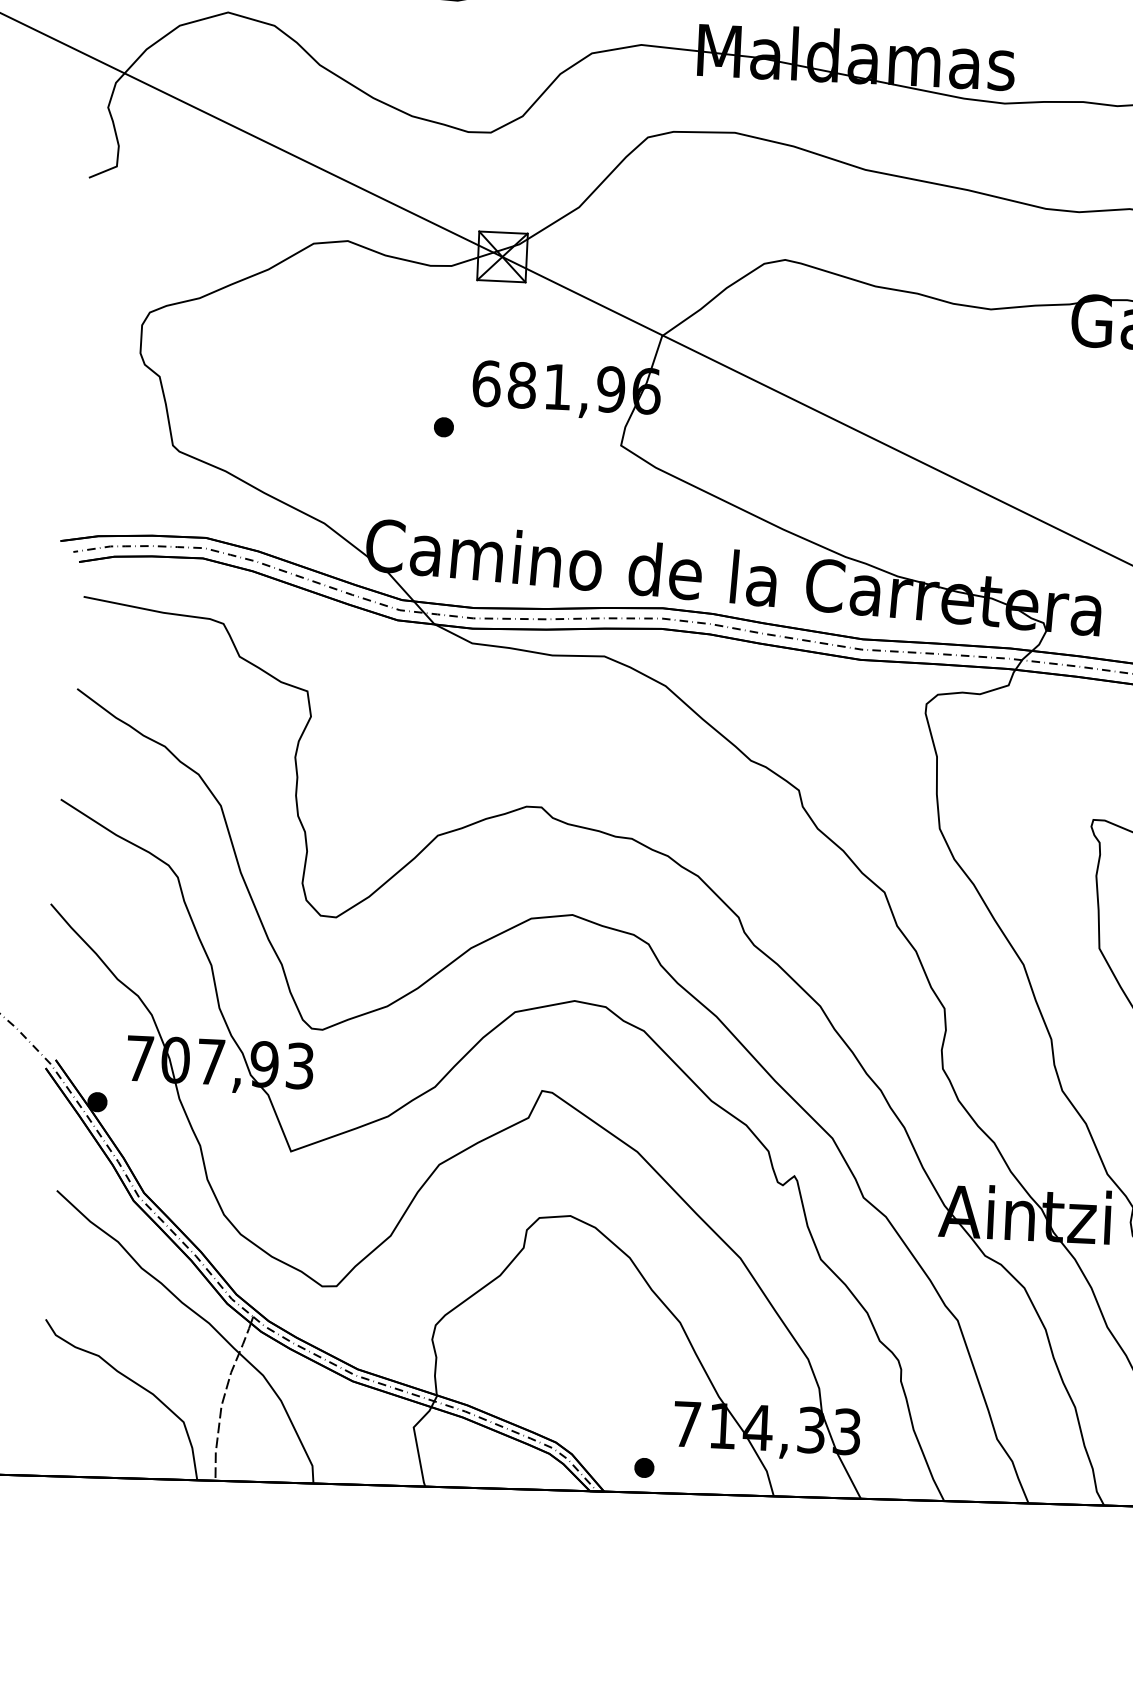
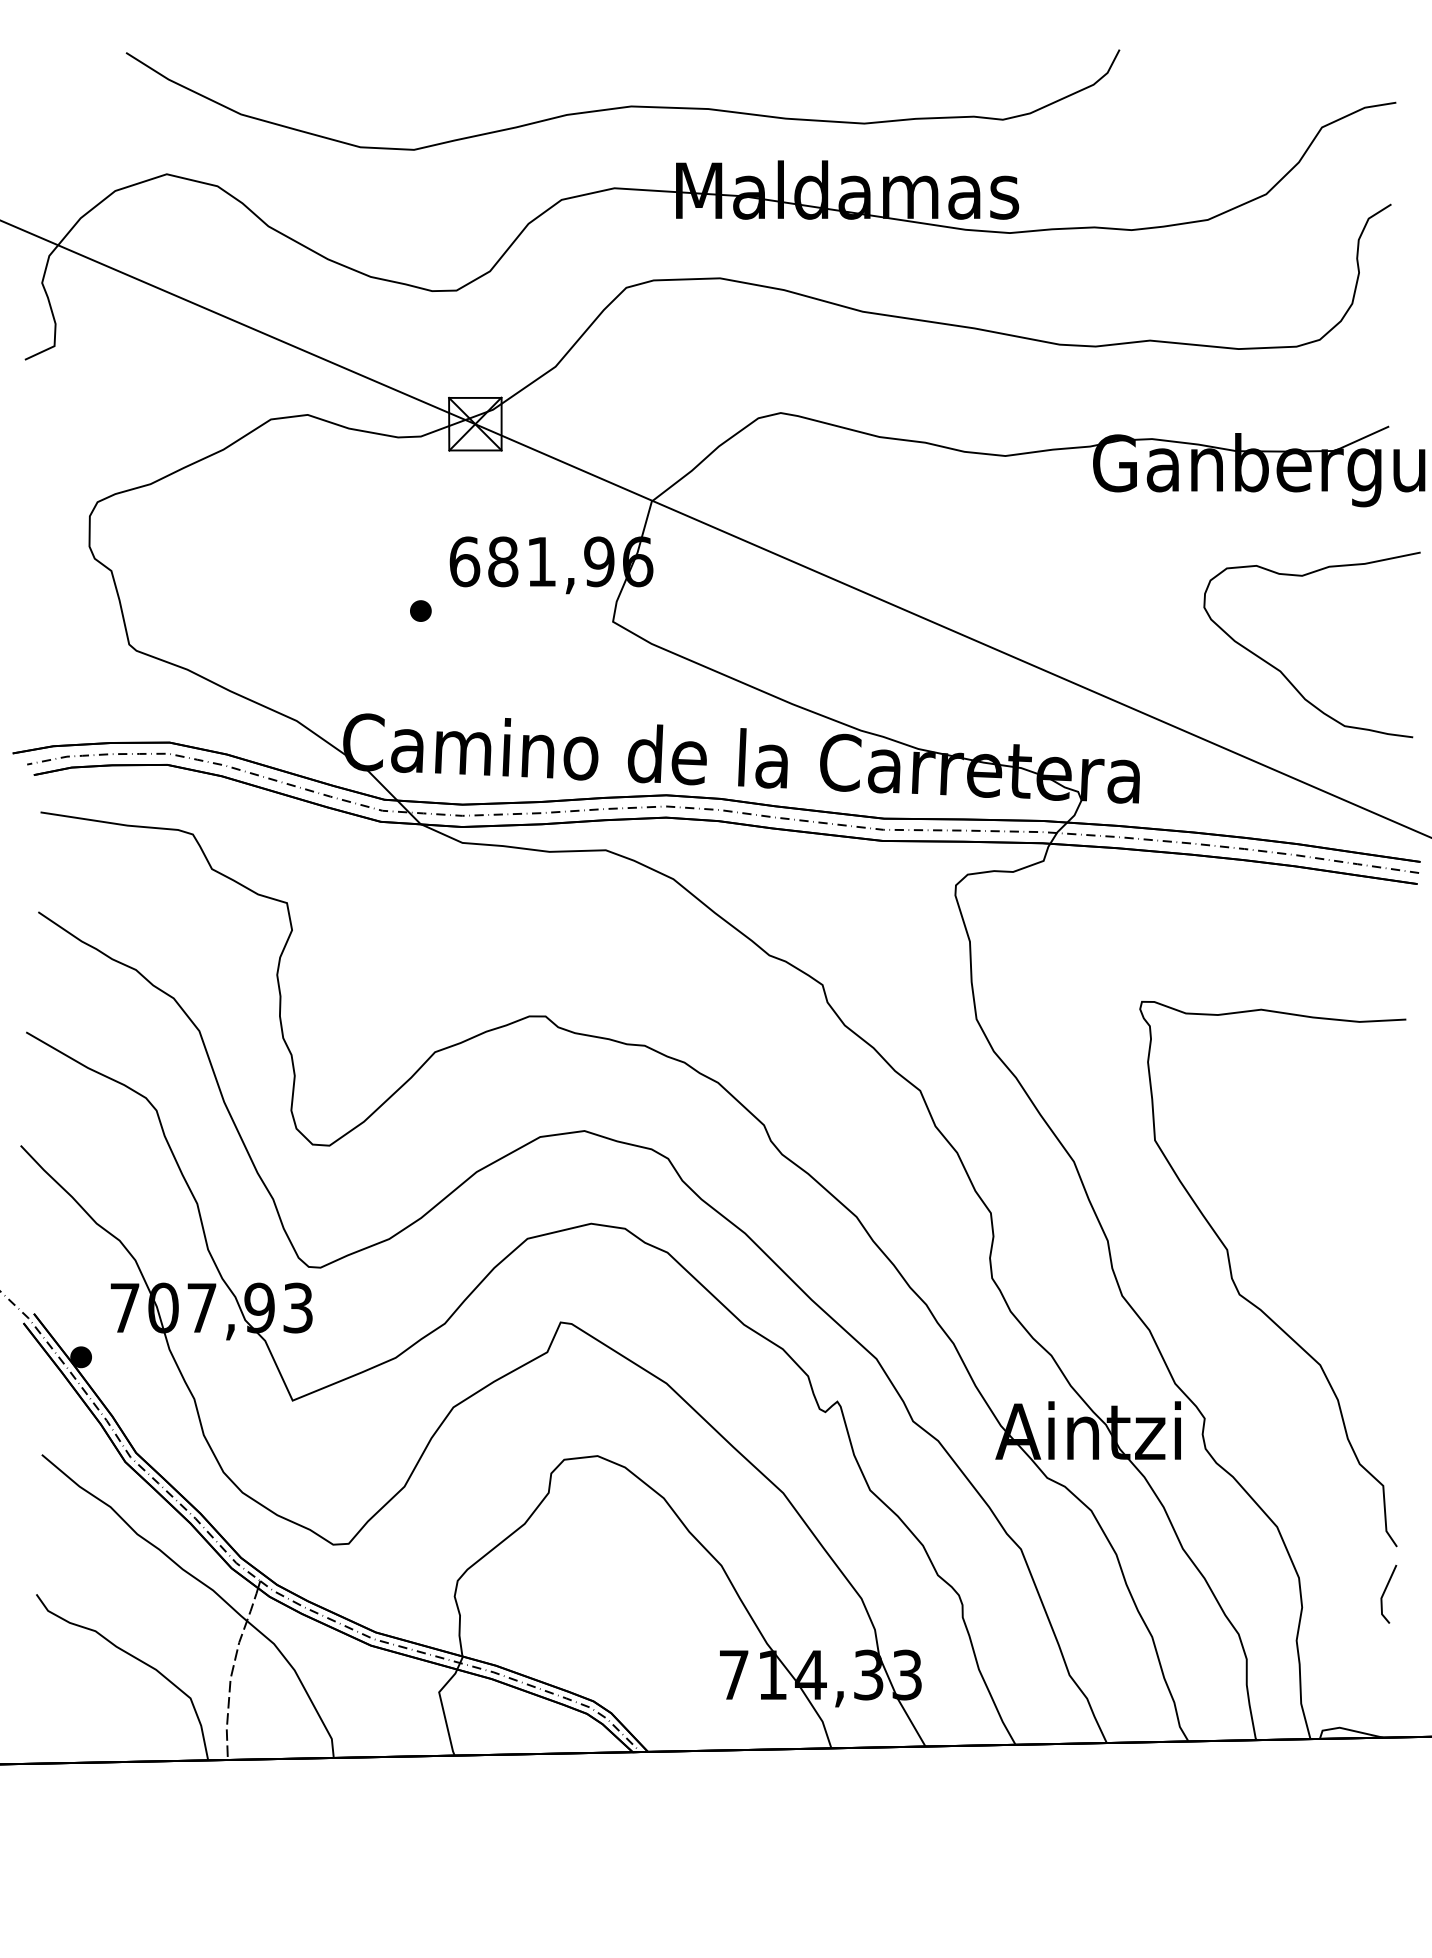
part: (644, 1468) -> (690, 1724), removed

